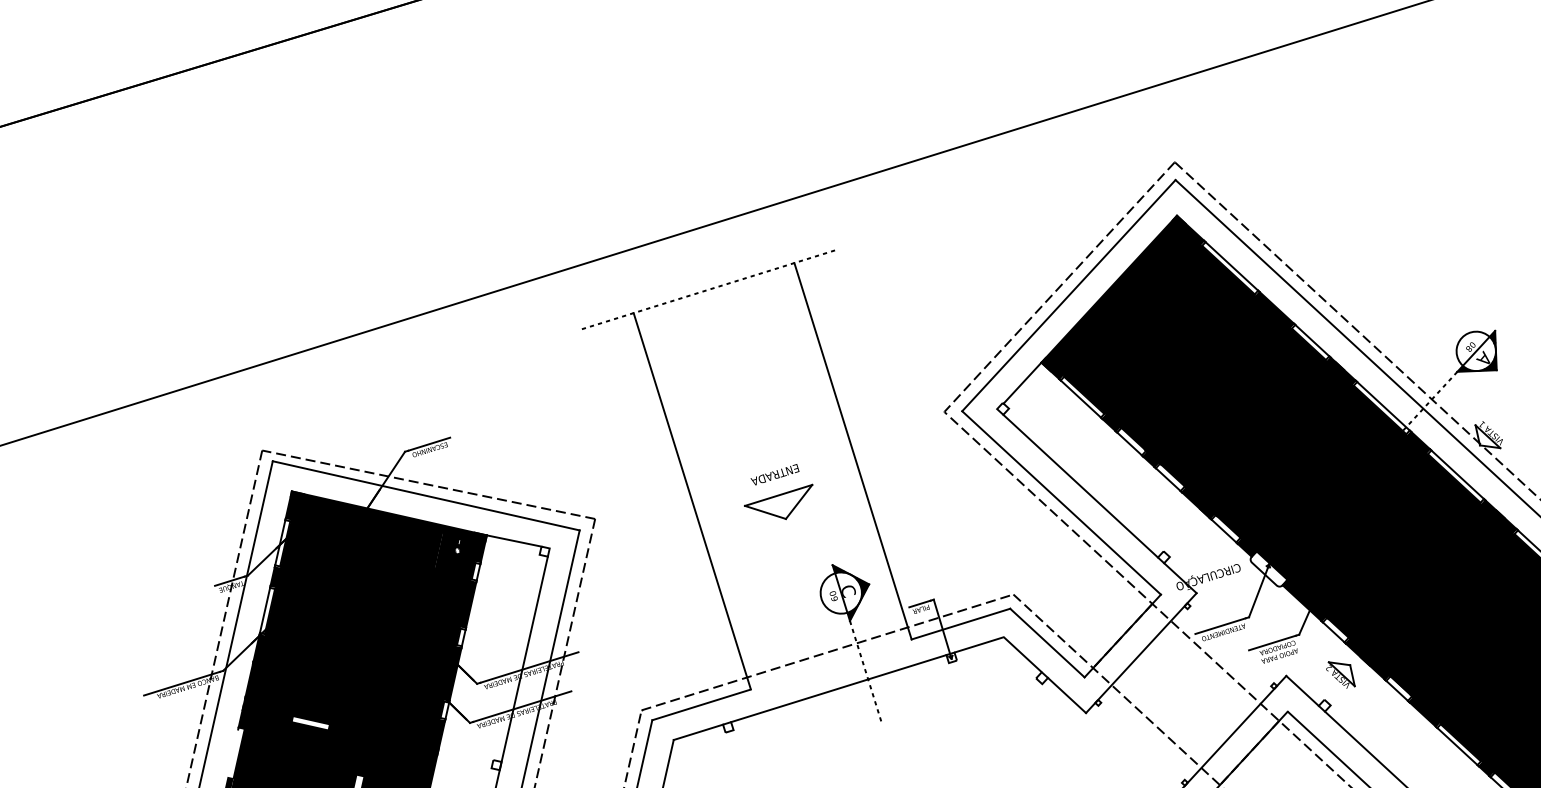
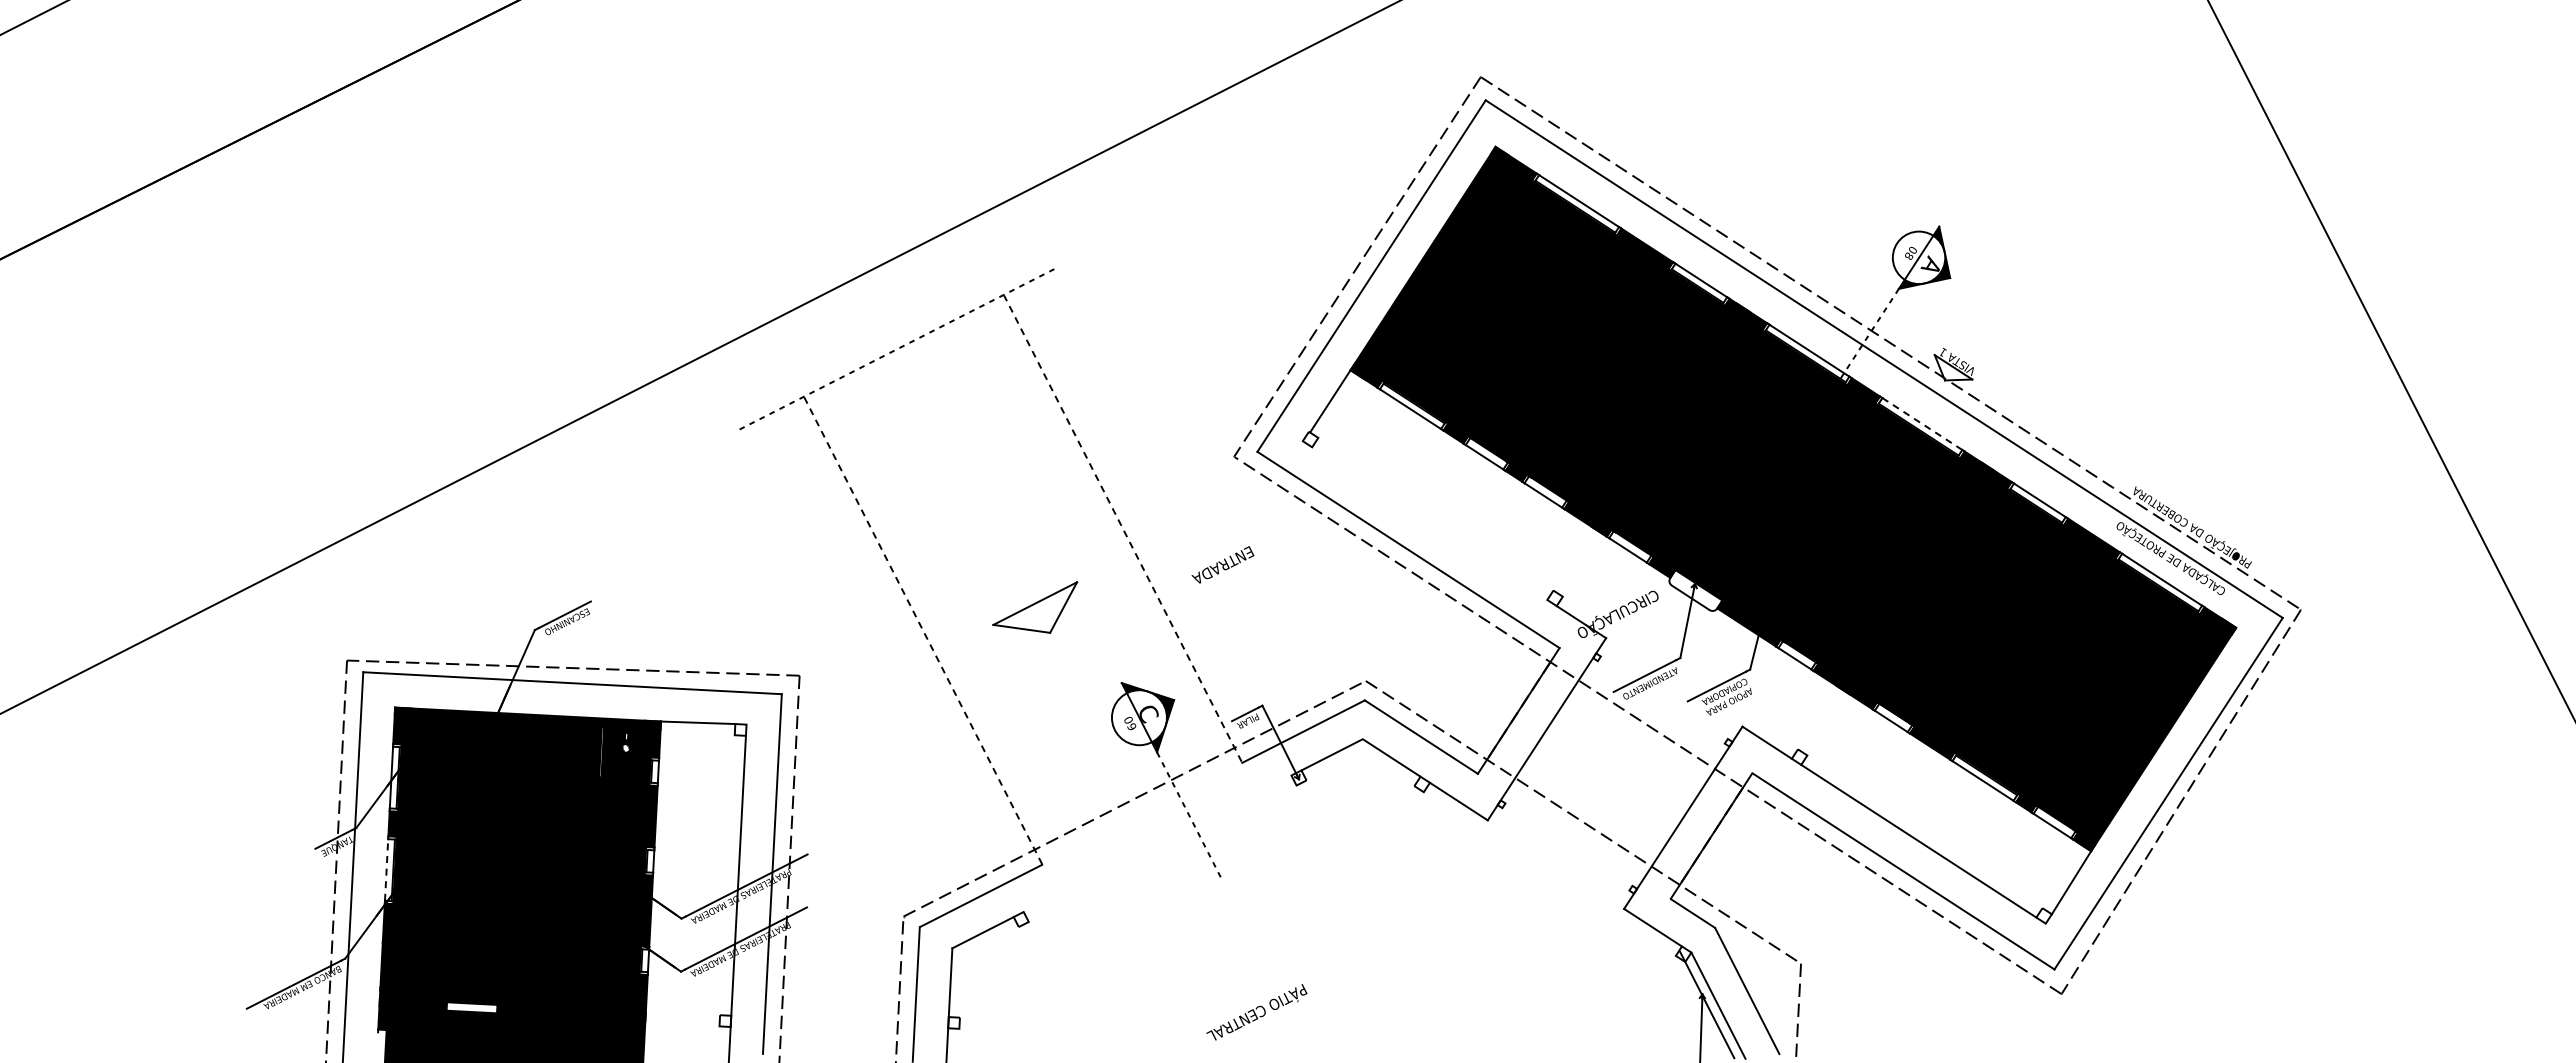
line: (853, 451) -> (1123, 528), solid -> dashed
text: (774, 474) -> (1222, 564), moved
line: (1457, 475) -> (1922, 424), solid -> dashed
line: (1080, 486) -> (1429, 523), removed
line: (691, 501) -> (922, 630), solid -> dashed
line: (265, 610) -> (386, 869), solid -> dashed
part: (1341, 675) -> (1814, 713), removed
line: (838, 688) -> (1157, 843), removed

